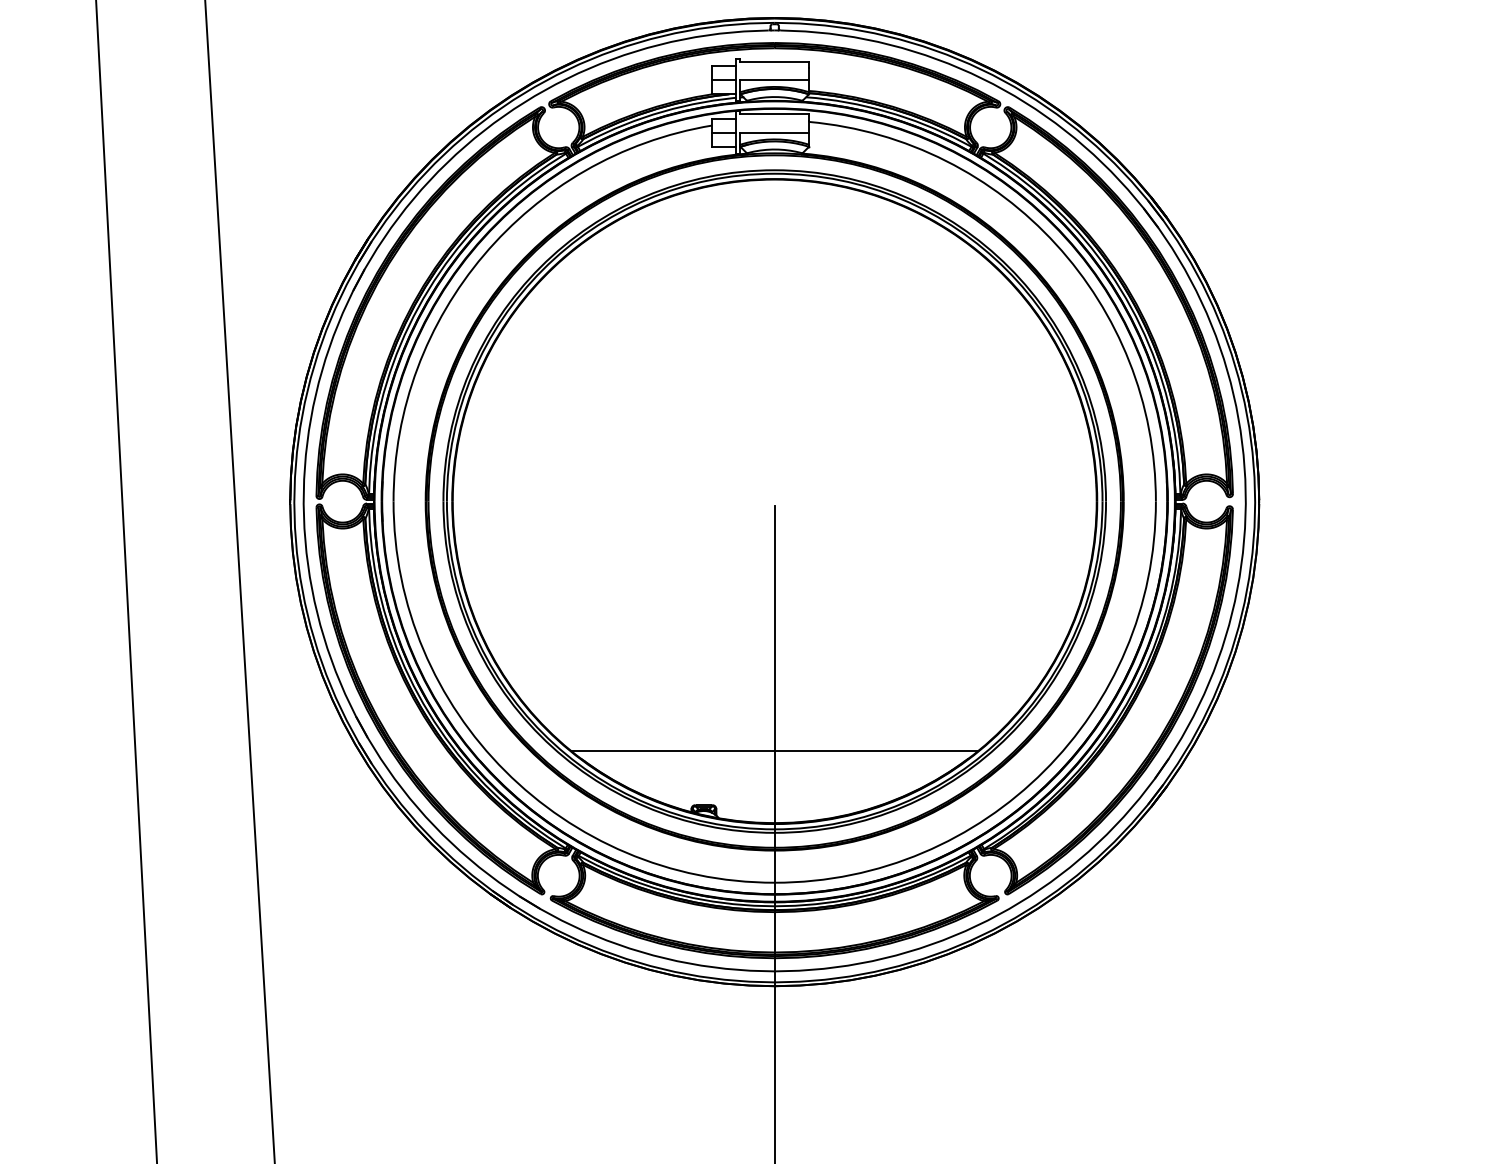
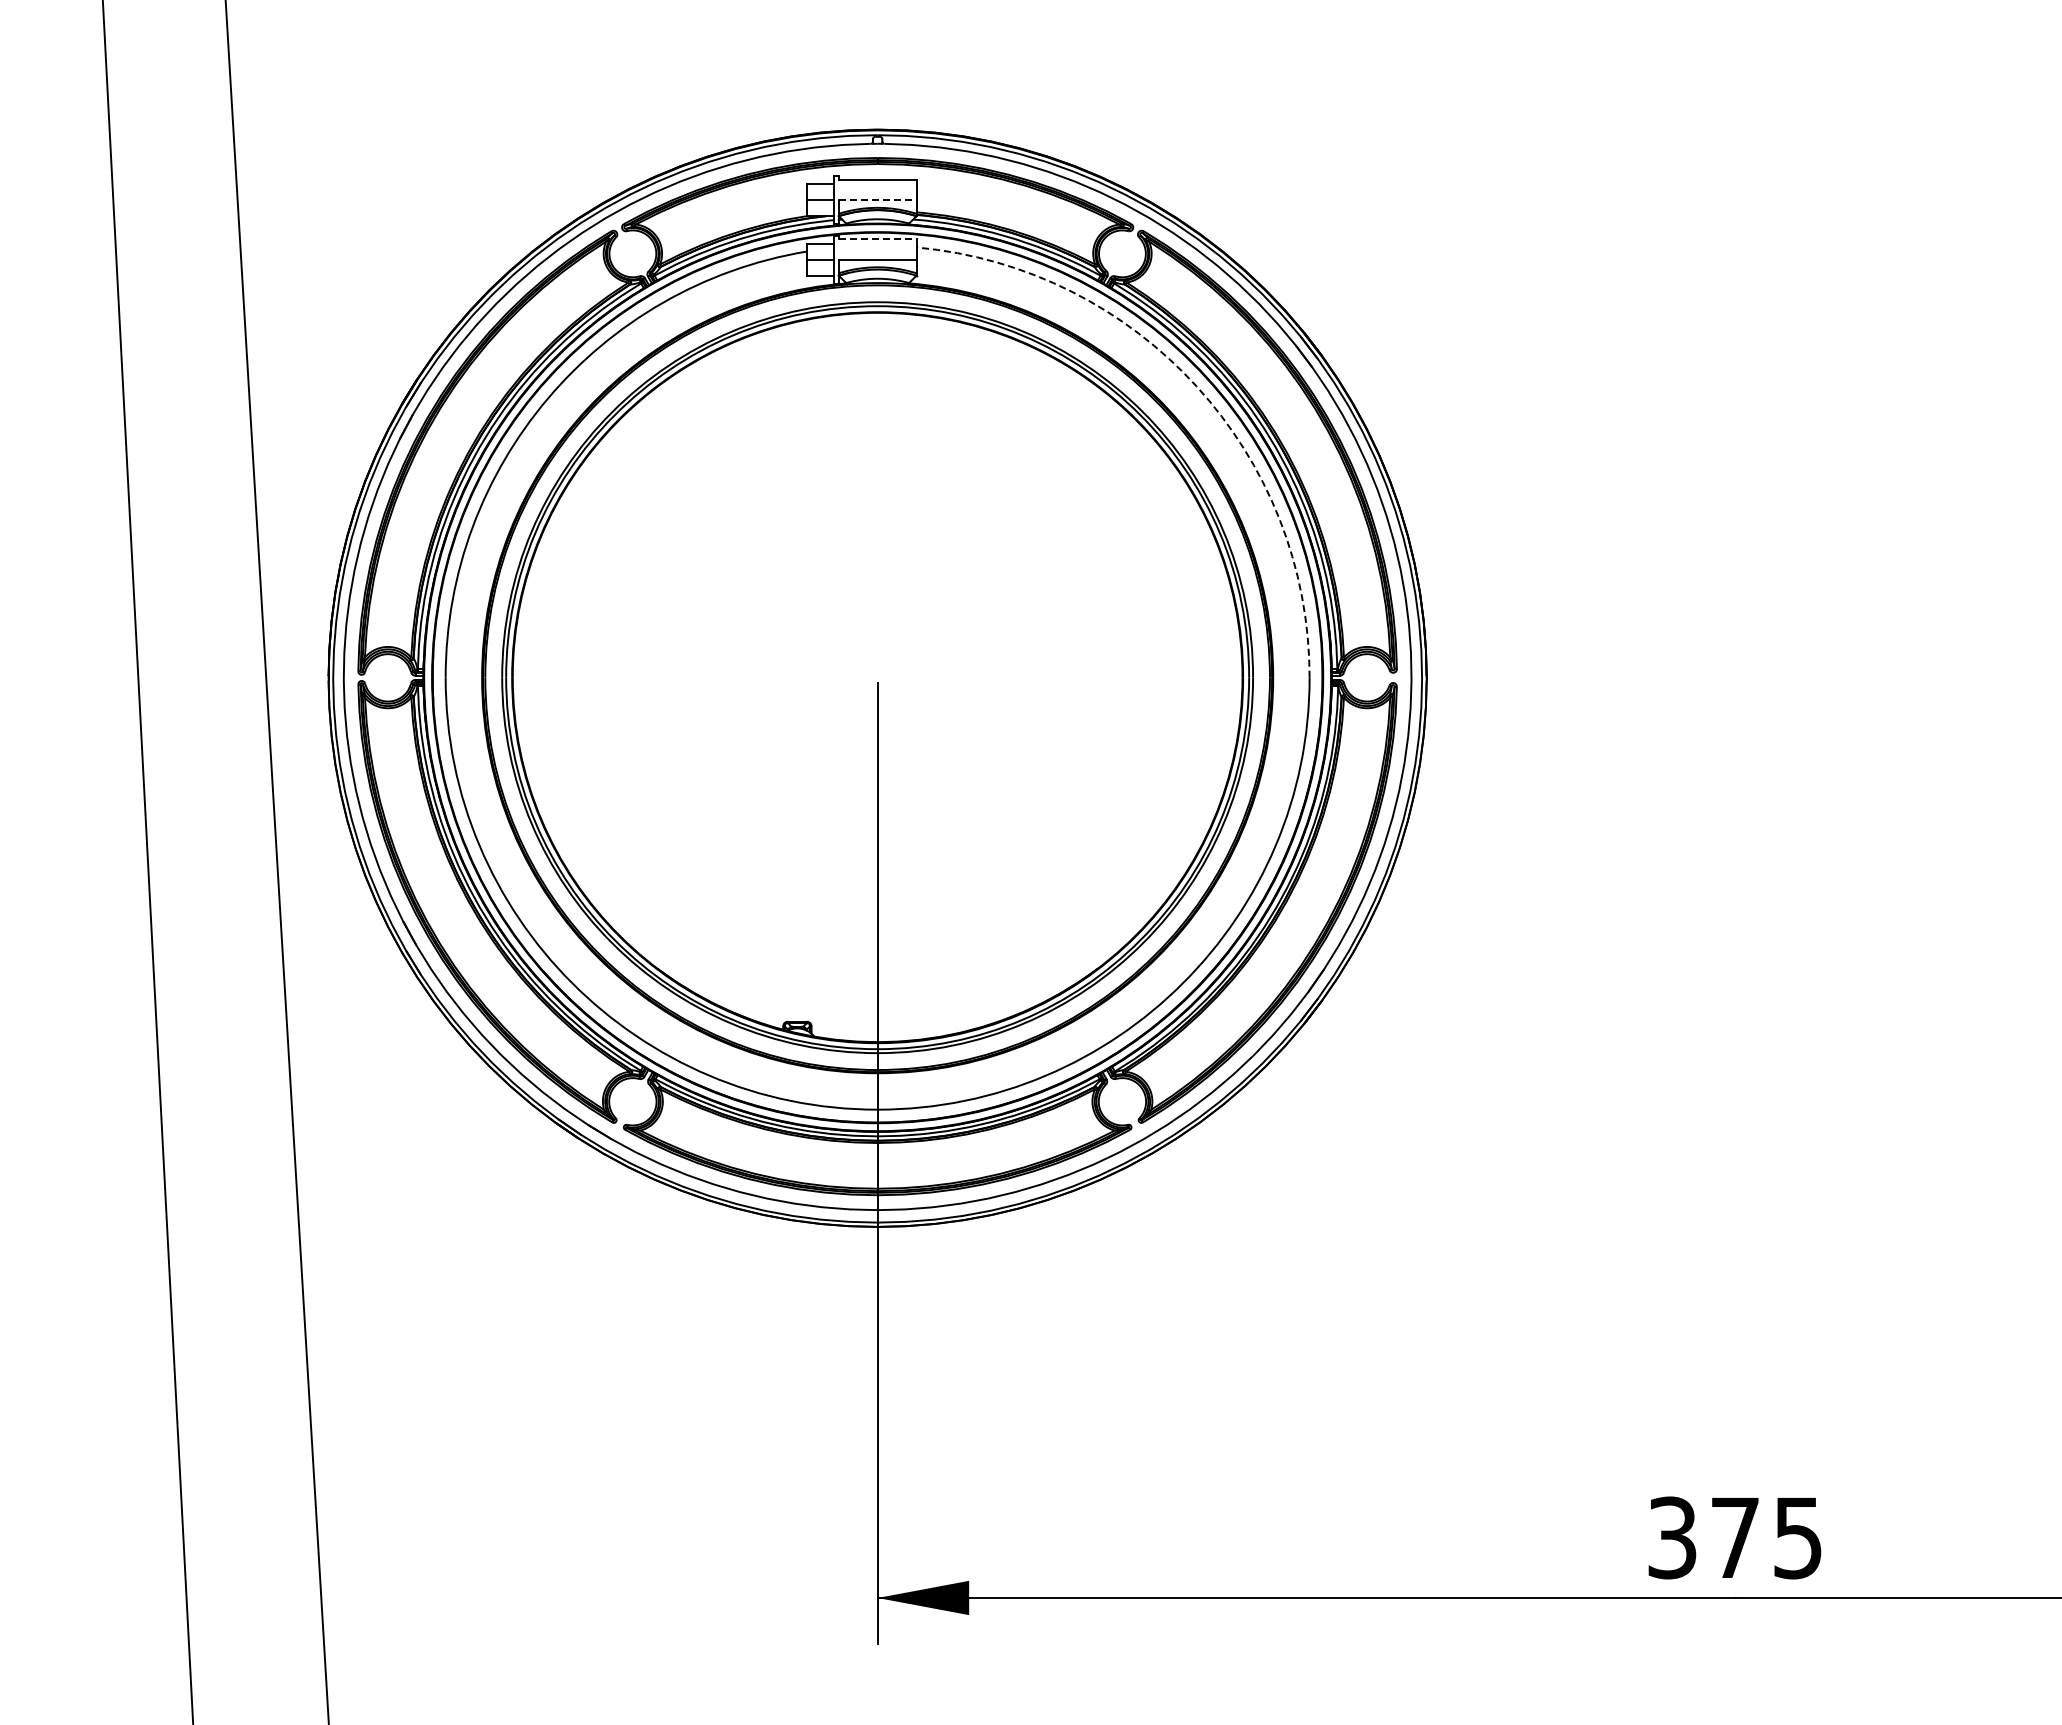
line: (774, 80) -> (877, 200), solid -> dashed
line: (774, 114) -> (877, 239), solid -> dashed
arc: (1056, 244) -> (1196, 386), solid -> dashed
line: (774, 751) -> (877, 960), removed

